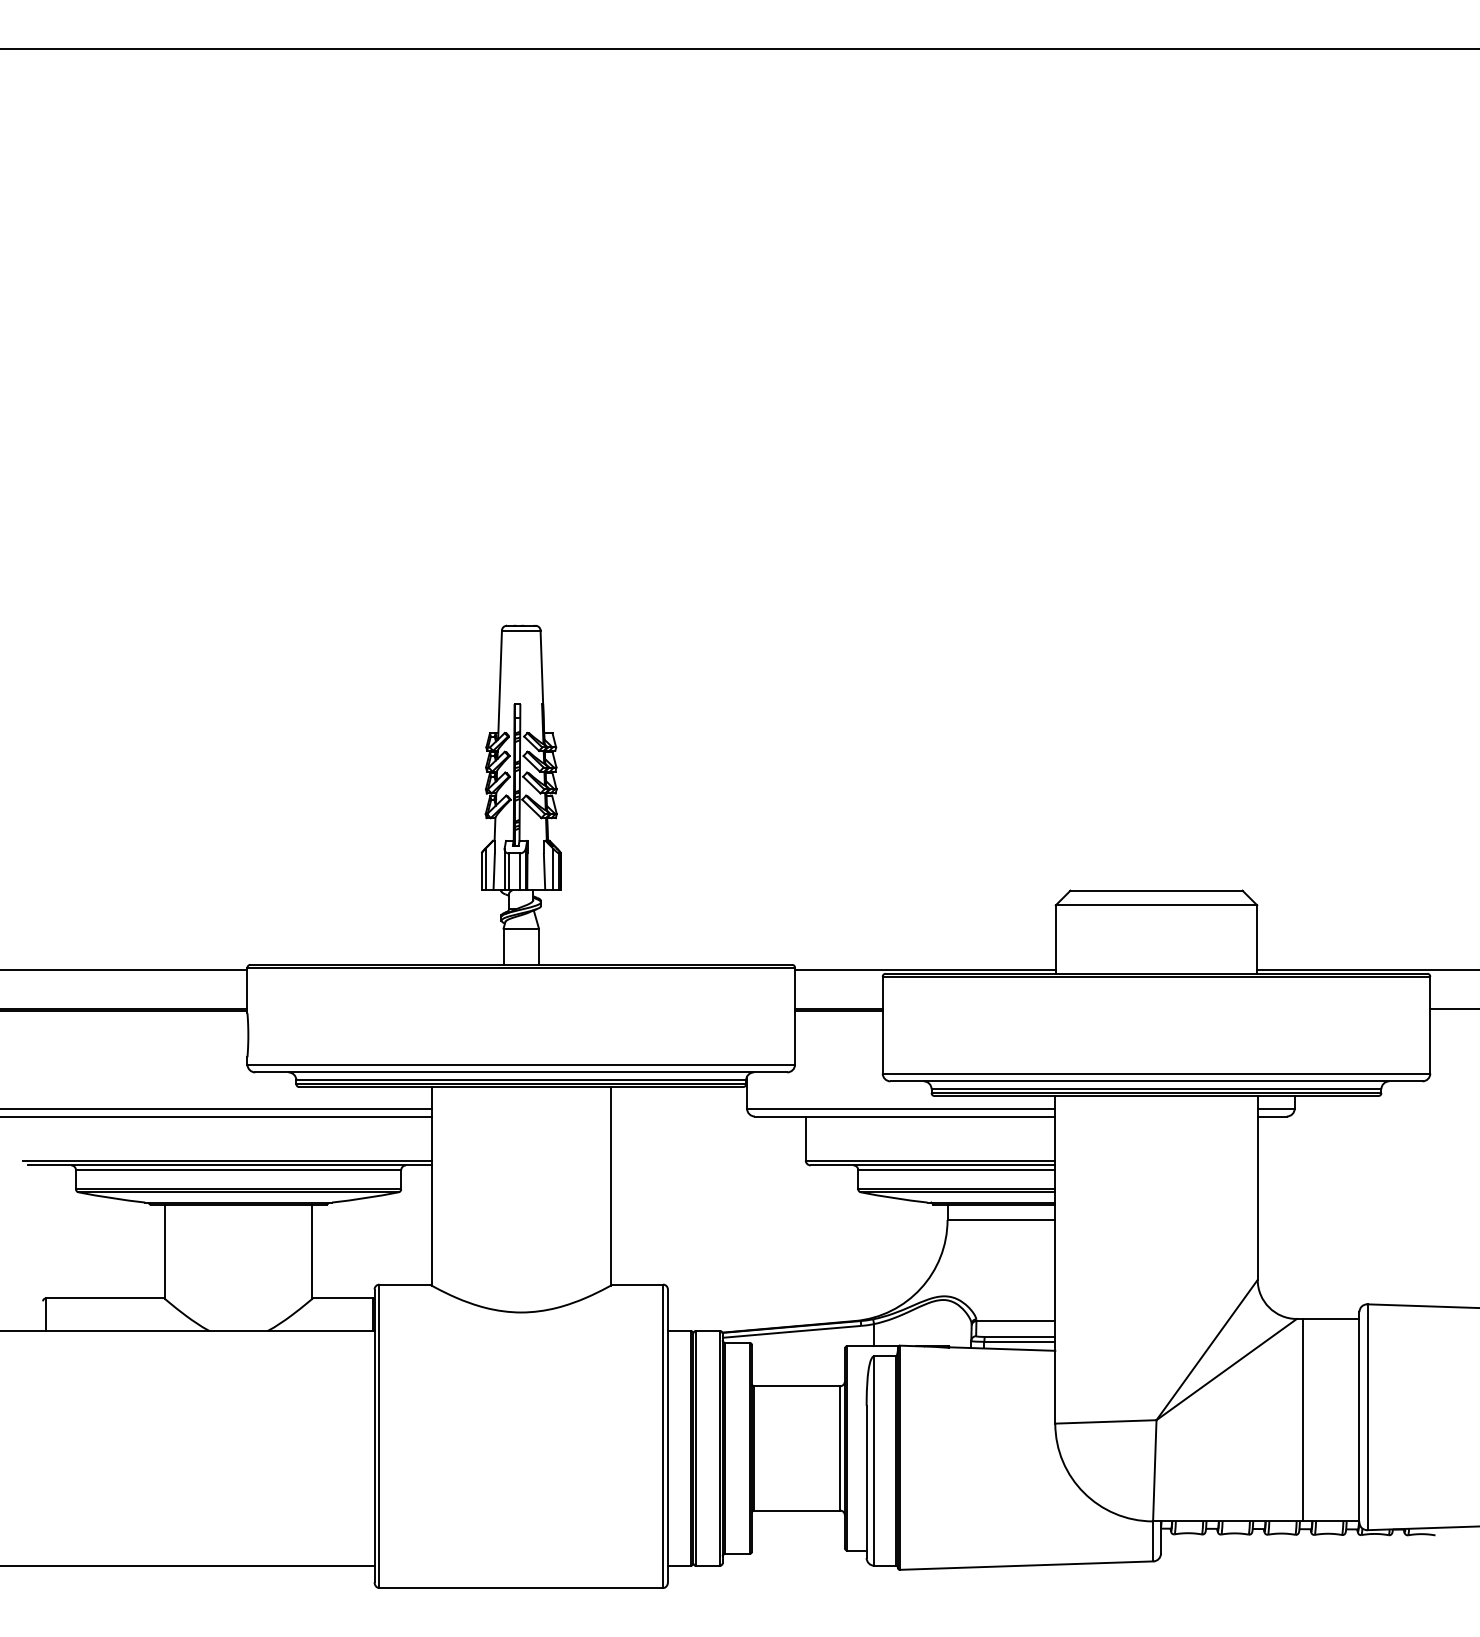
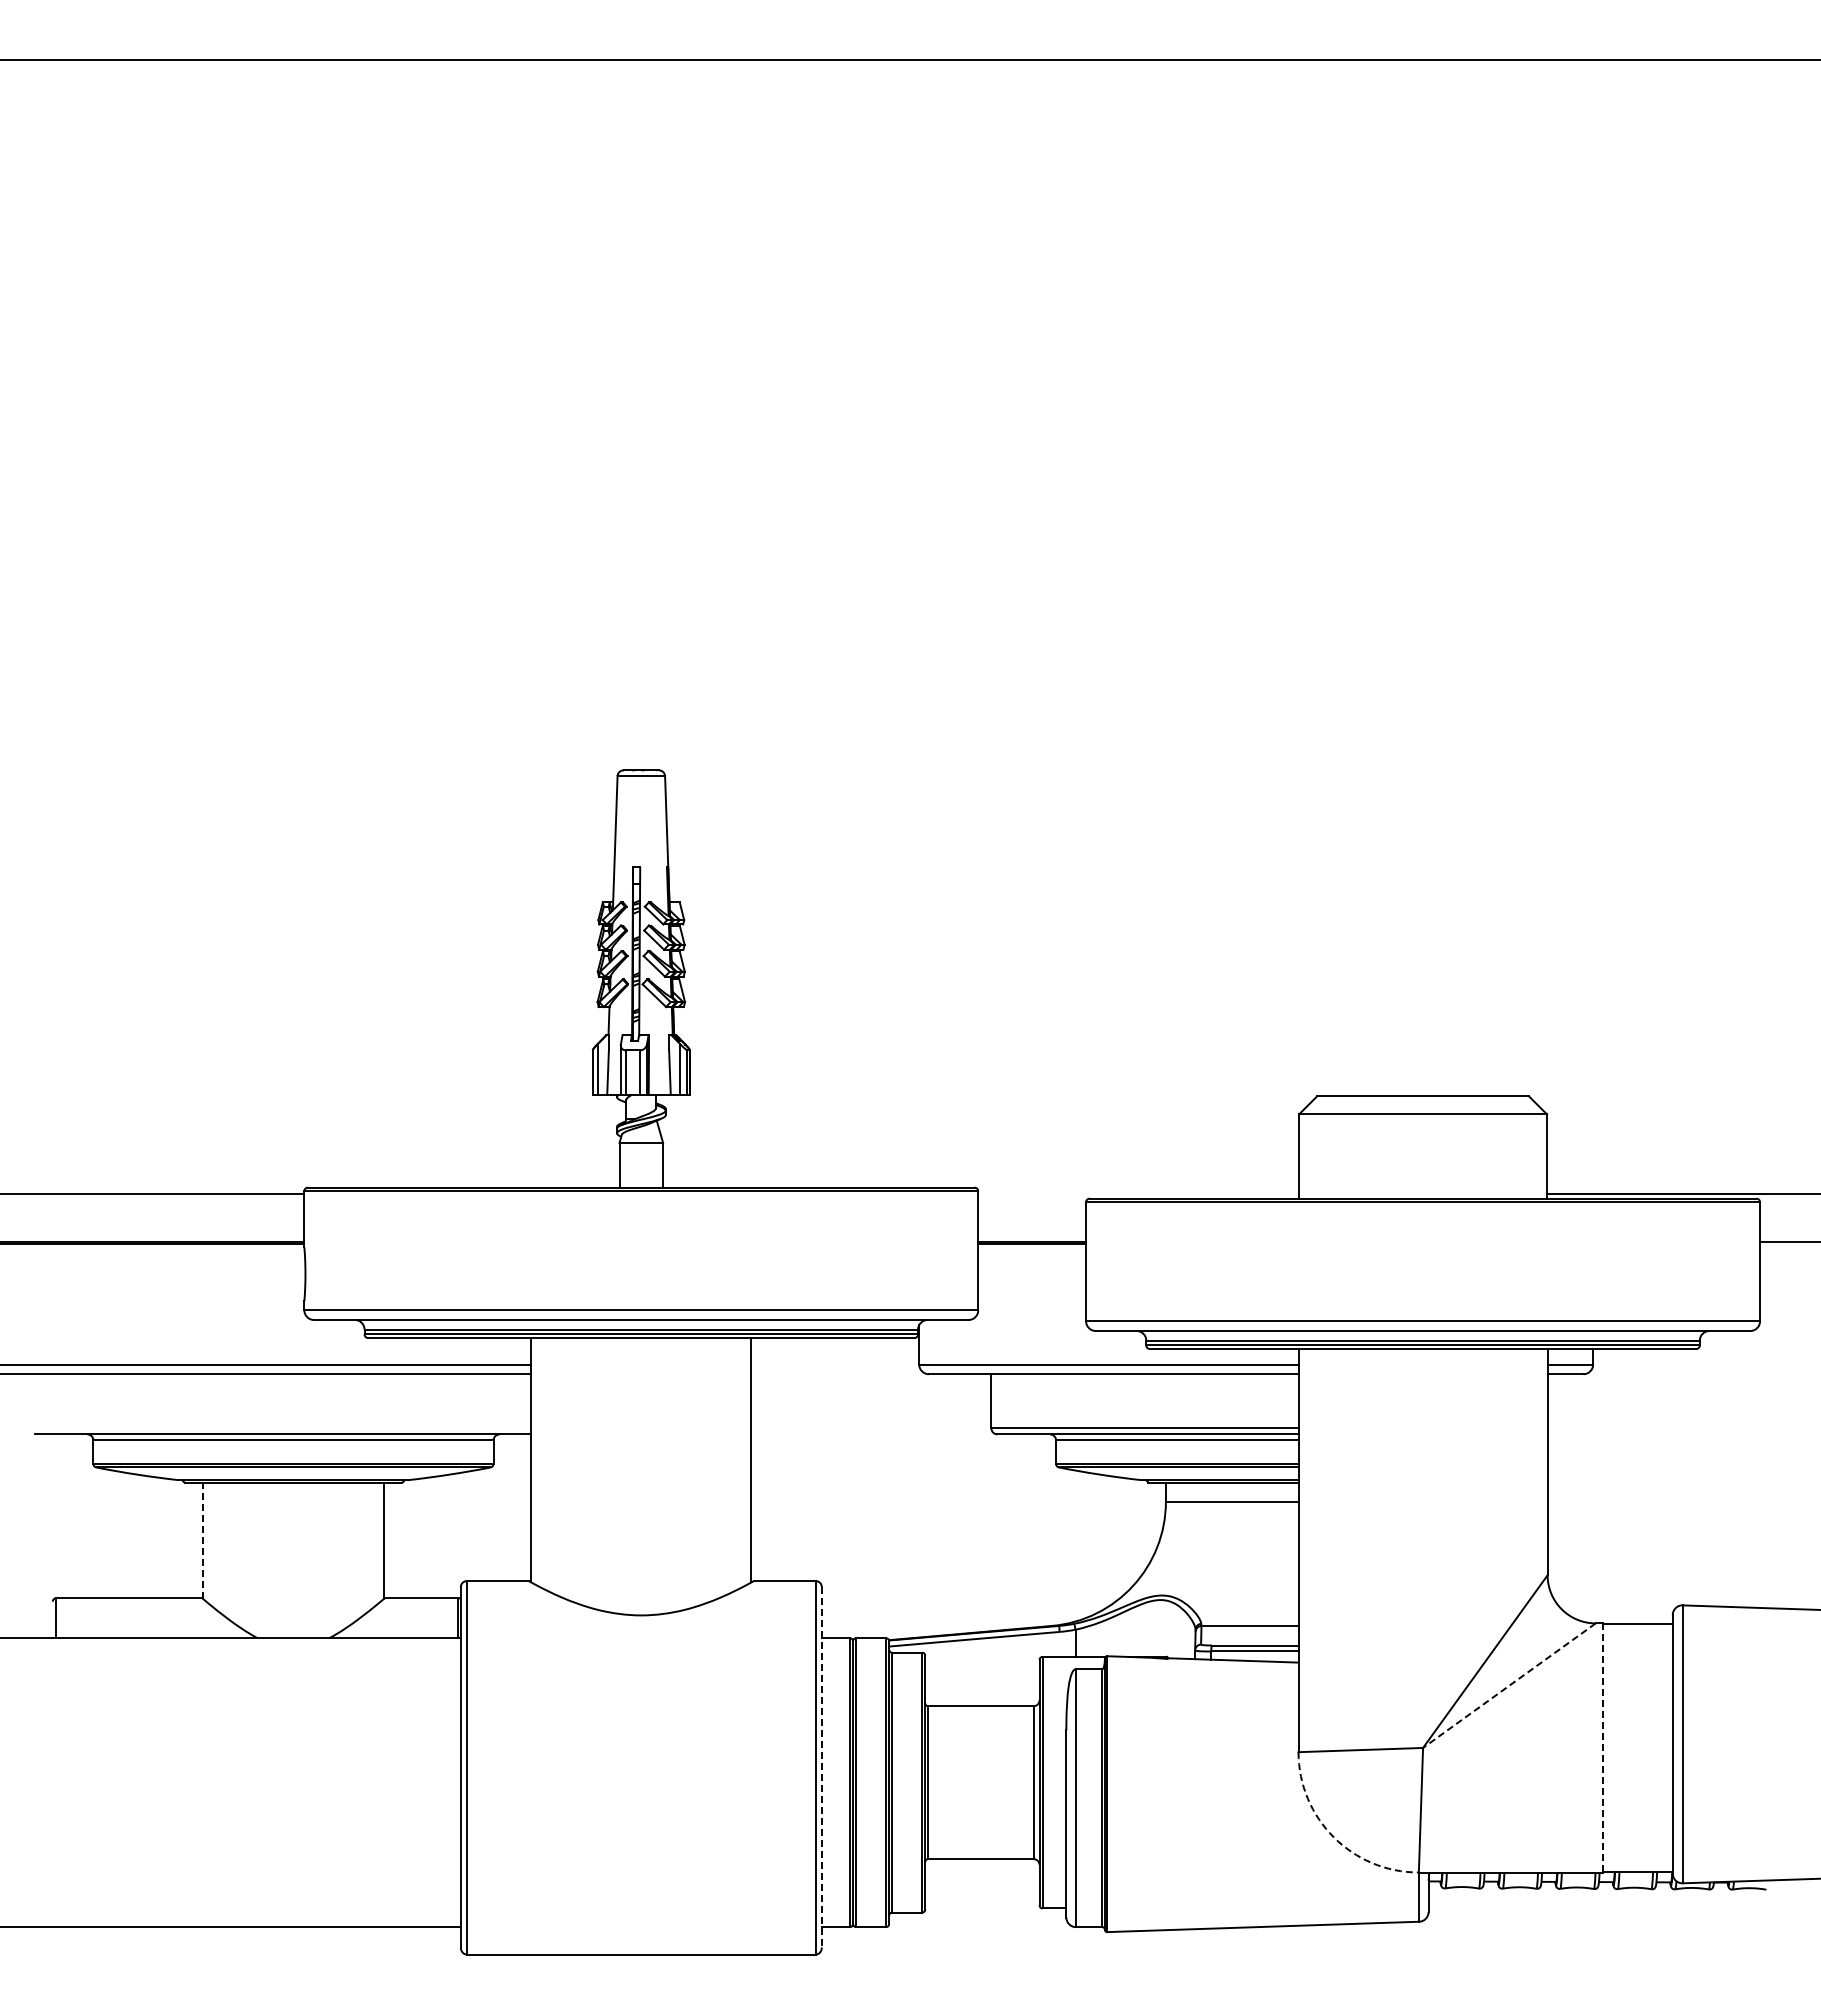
line: (925, 969) -> (1138, 1193), removed
line: (227, 1160) -> (279, 1428), removed
line: (165, 1251) -> (203, 1540), solid -> dashed
line: (1226, 1369) -> (1509, 1685), solid -> dashed
line: (1302, 1419) -> (1602, 1747), solid -> dashed
line: (667, 1436) -> (821, 1767), solid -> dashed
arc: (1083, 1492) -> (1333, 1837), solid -> dashed

